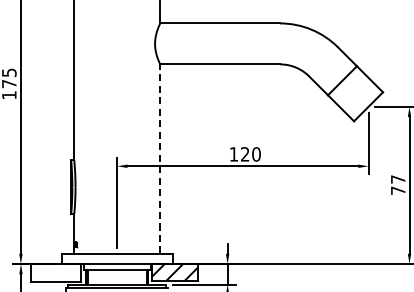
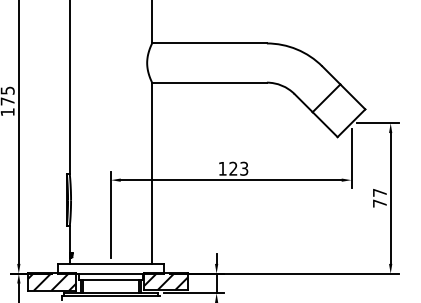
text: (256, 154) -> (244, 168), 120 -> 123
line: (160, 159) -> (152, 173), dashed -> solid
hatch: (56, 272) -> (52, 281), added

